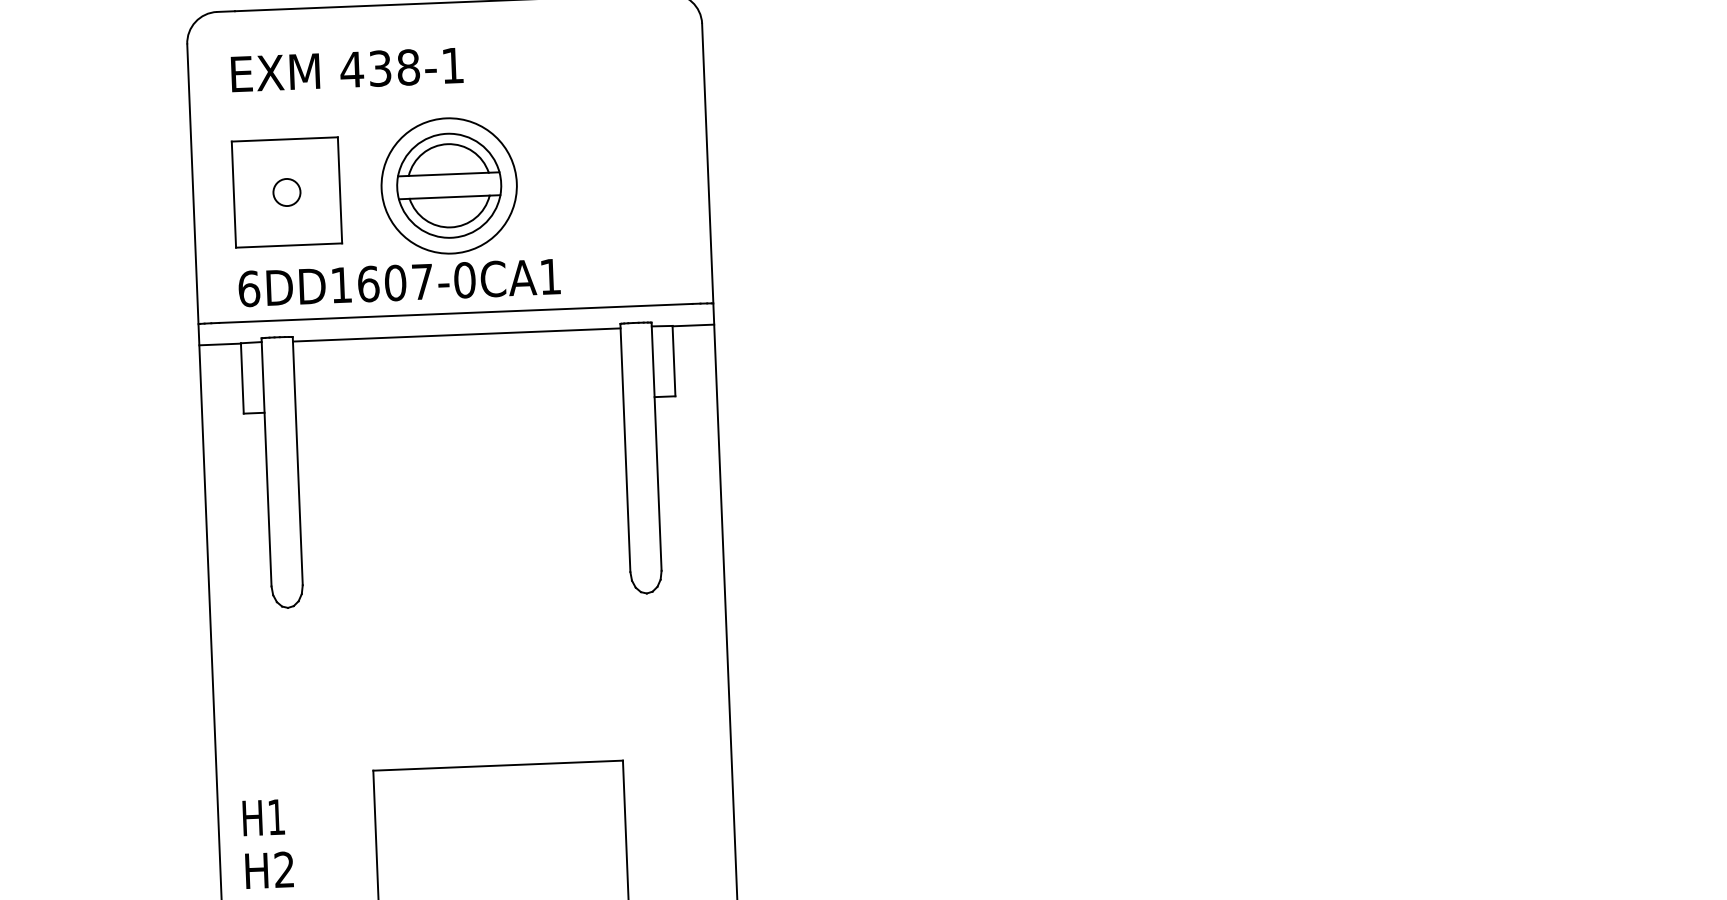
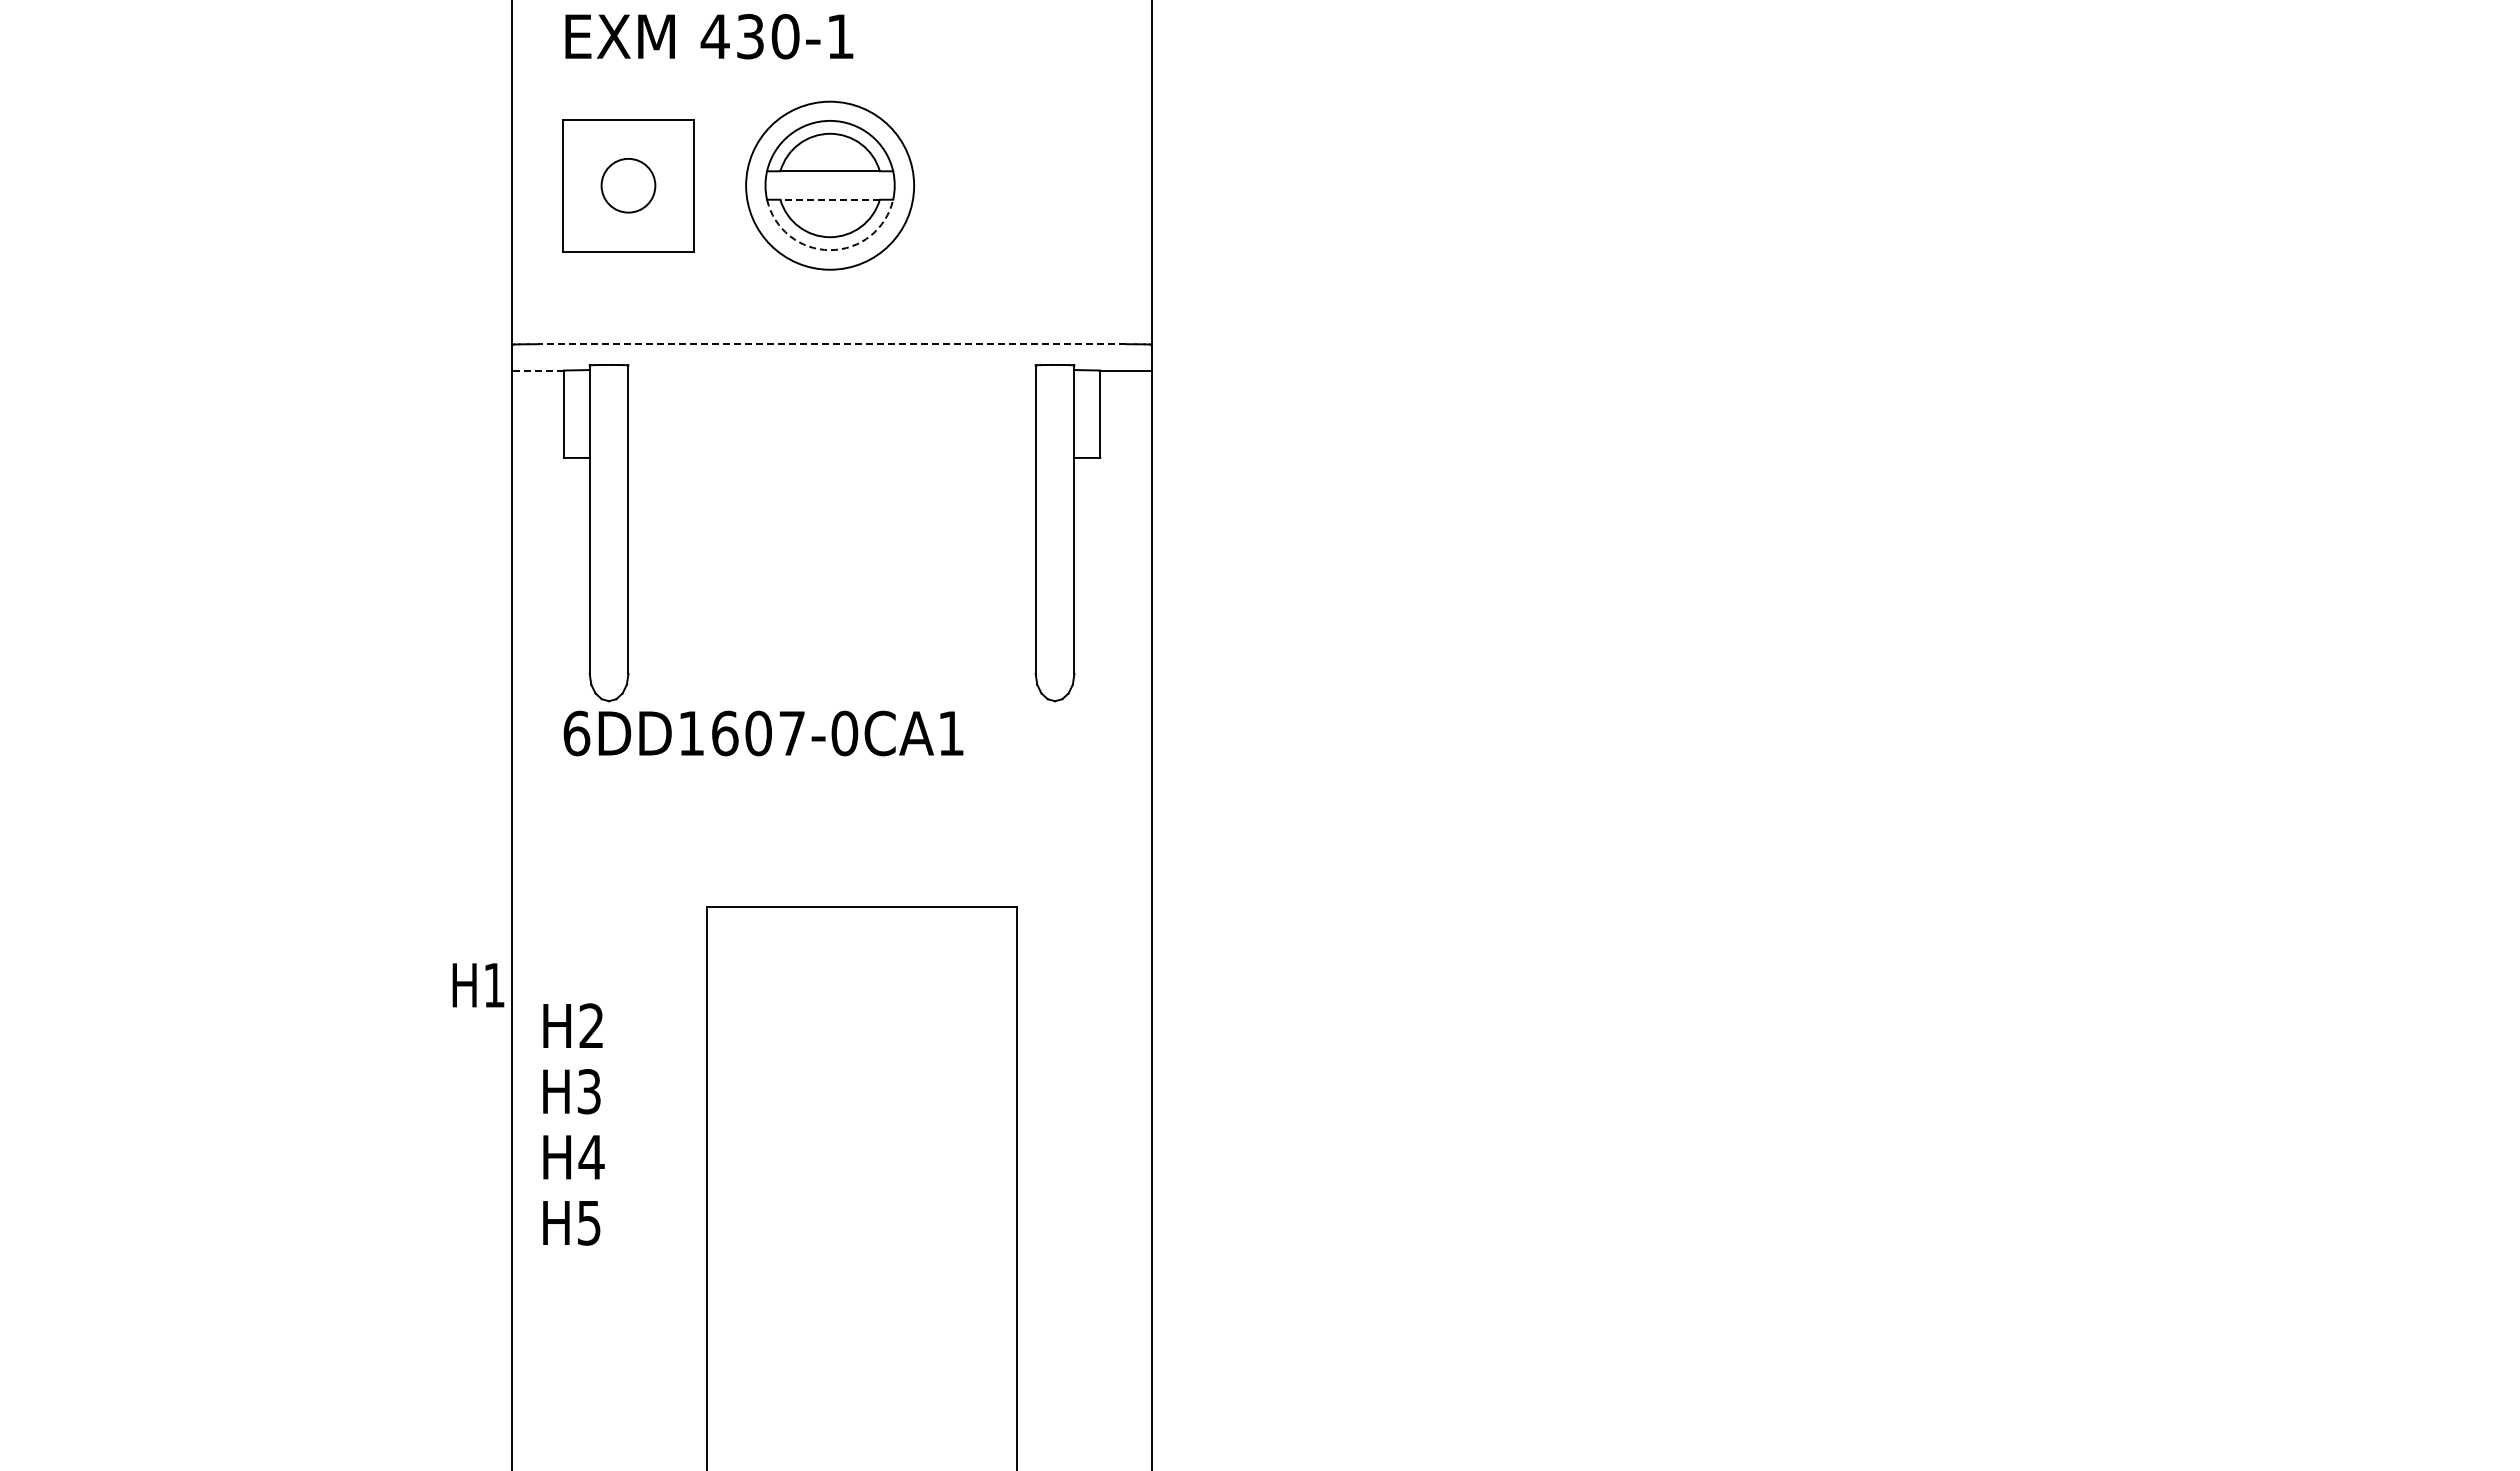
text: (408, 67) -> (785, 36), 438-1 -> 430-1
circle: (286, 192) -> (628, 185), size x1.6
line: (449, 197) -> (830, 199), solid -> dashed
arc: (451, 238) -> (830, 250), solid -> dashed
text: (399, 282) -> (763, 733), moved
line: (455, 313) -> (831, 344), solid -> dashed
line: (456, 334) -> (831, 370), removed
line: (220, 344) -> (538, 370), solid -> dashed
text: (263, 817) -> (478, 985), moved

